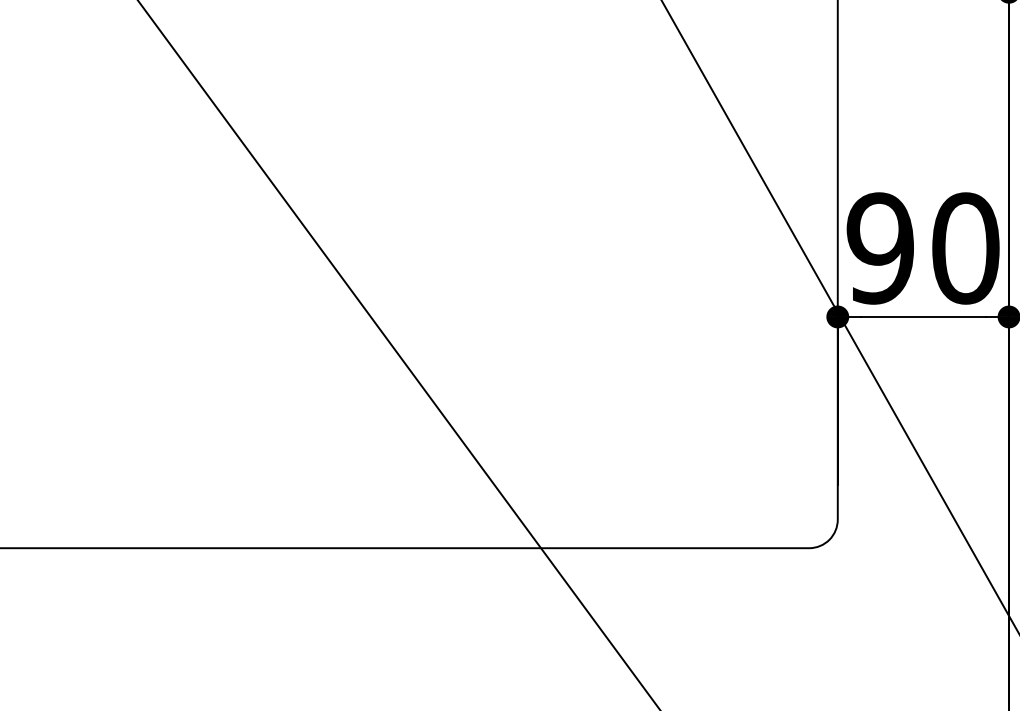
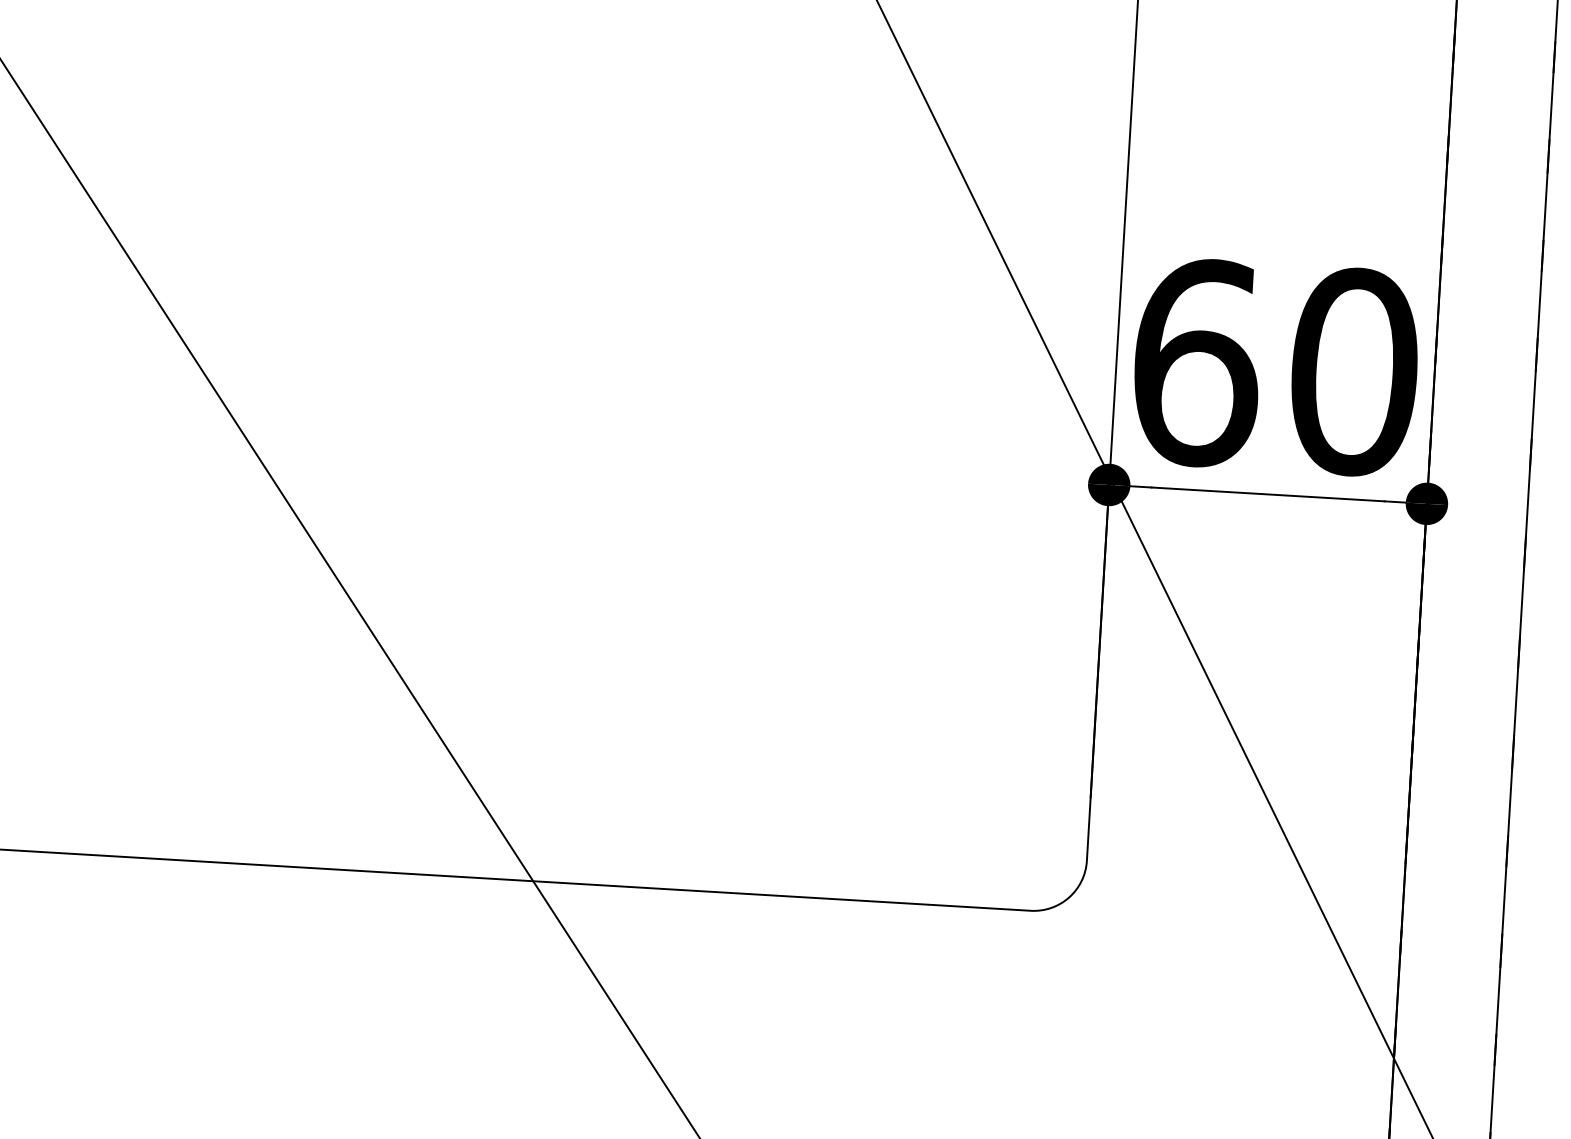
text: (880, 248) -> (1196, 362), 90 -> 60

